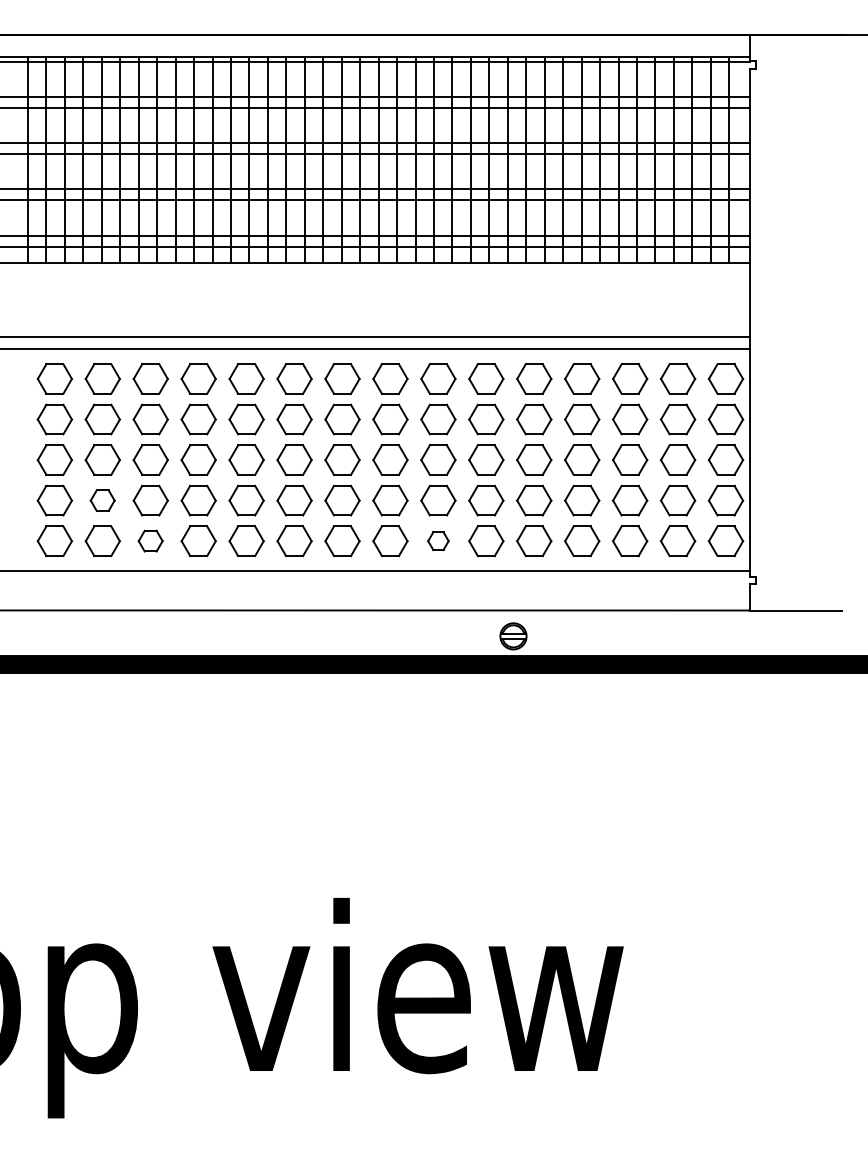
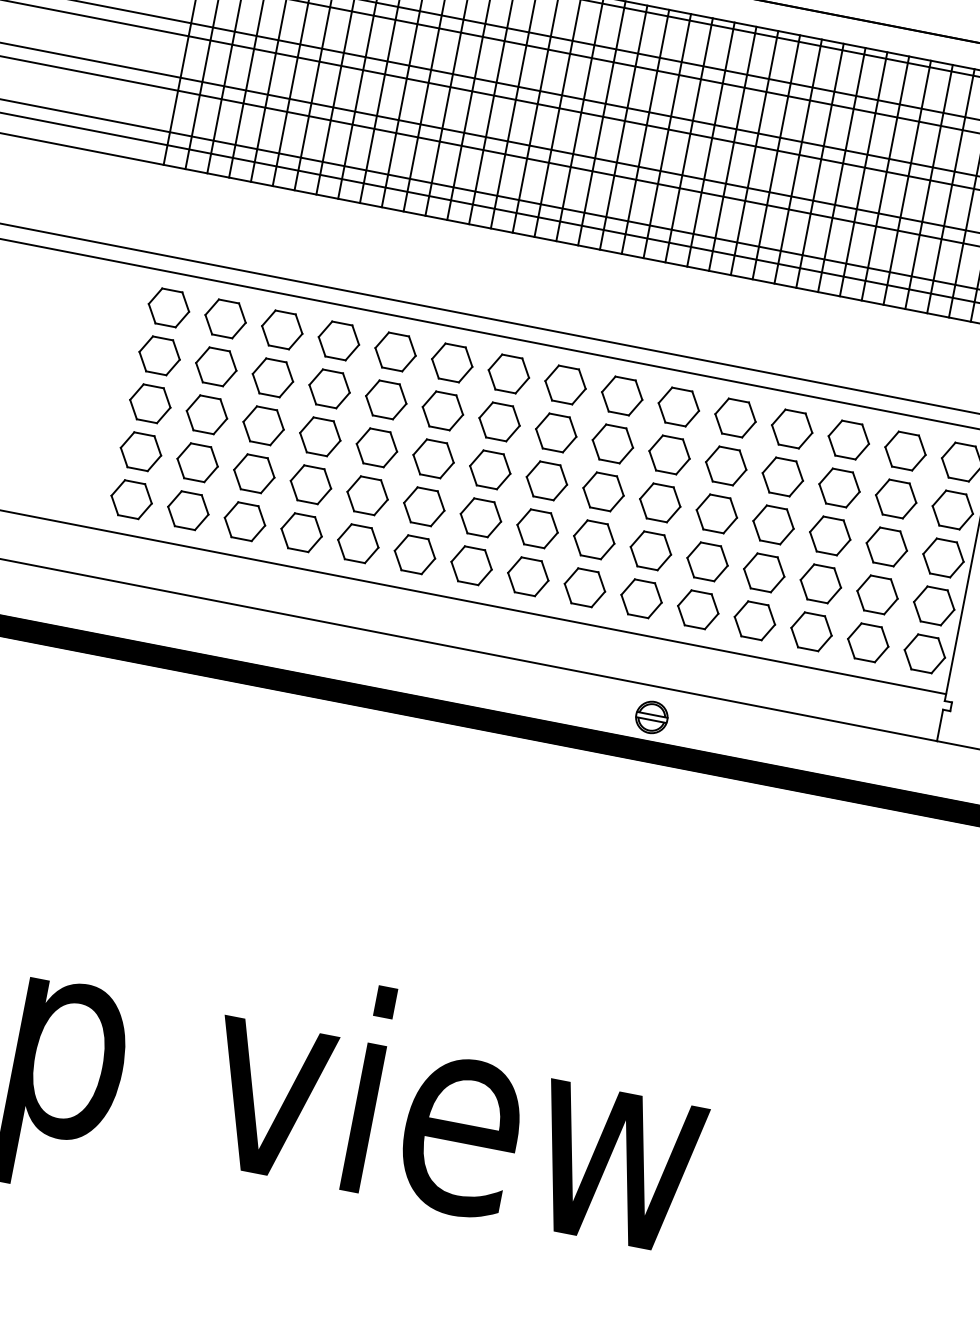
part: (102, 500) -> (197, 462), size x1.43
part: (150, 540) -> (244, 520), size x1.43
part: (438, 540) -> (585, 586), size x1.67

